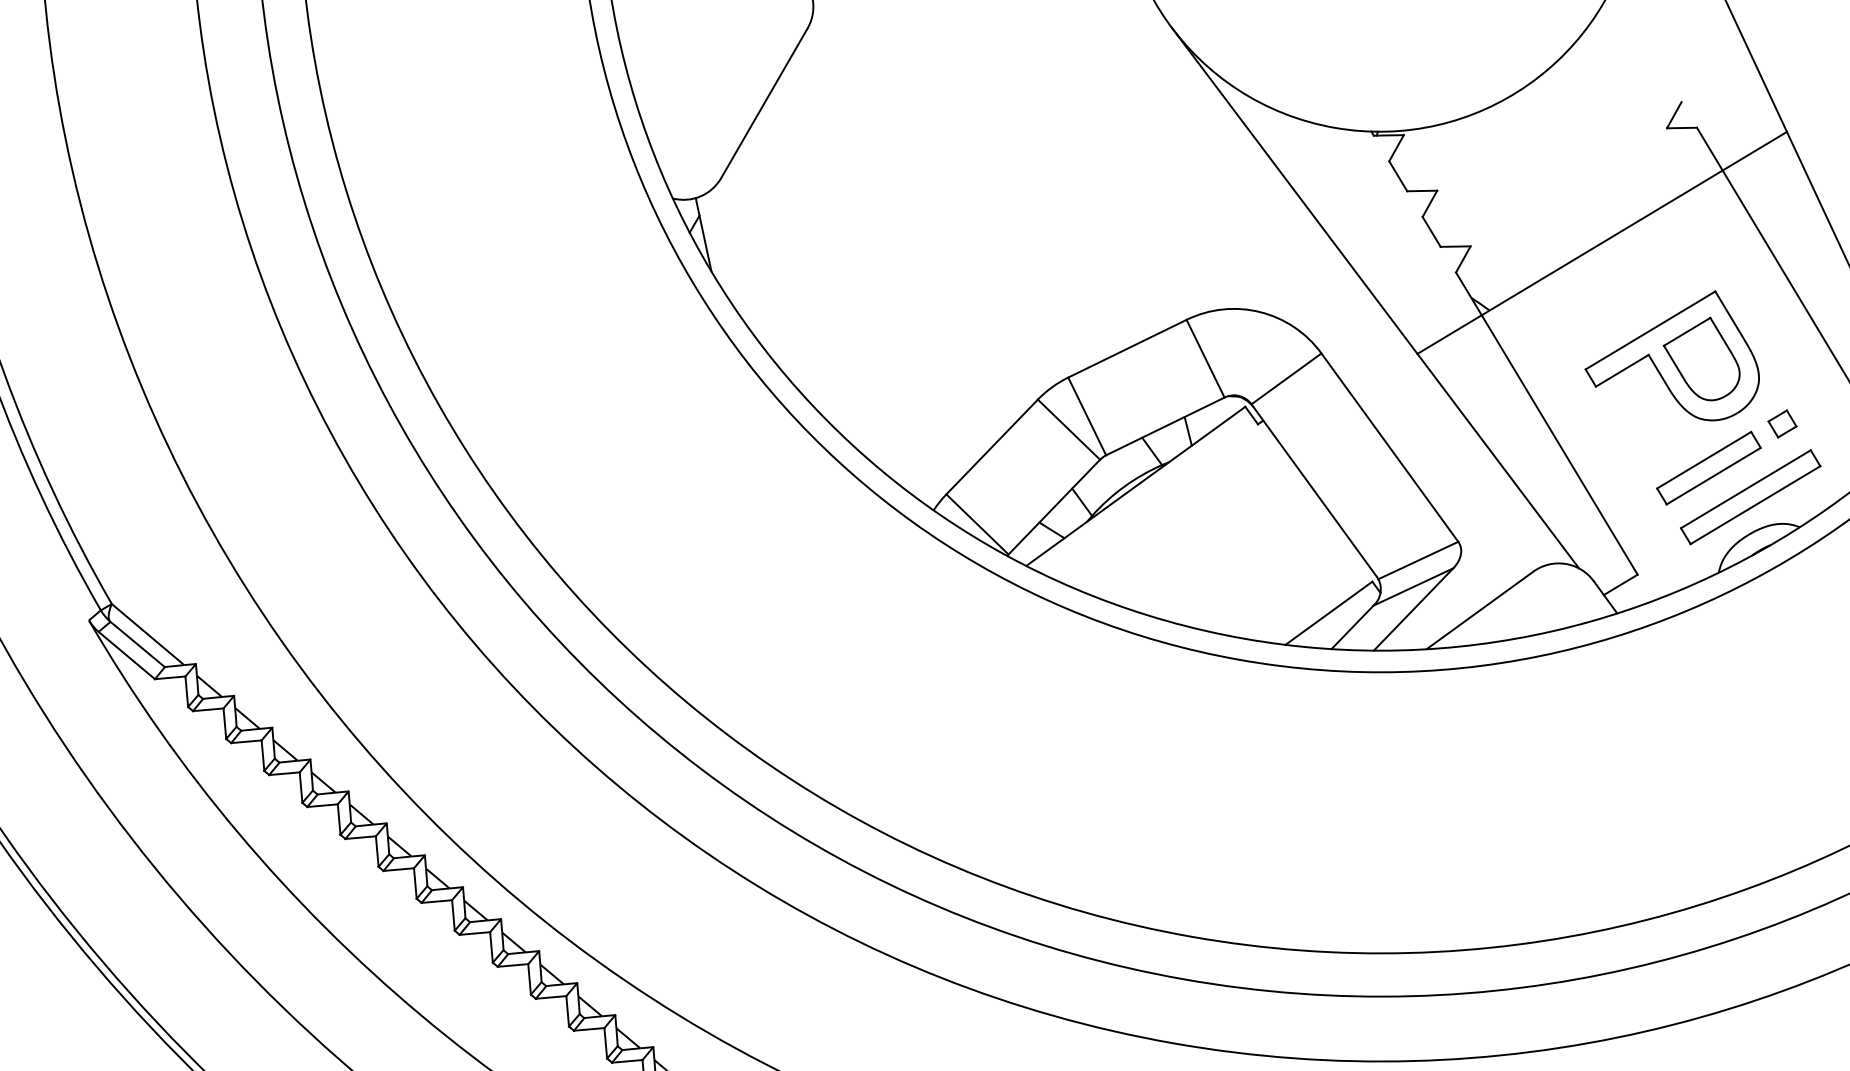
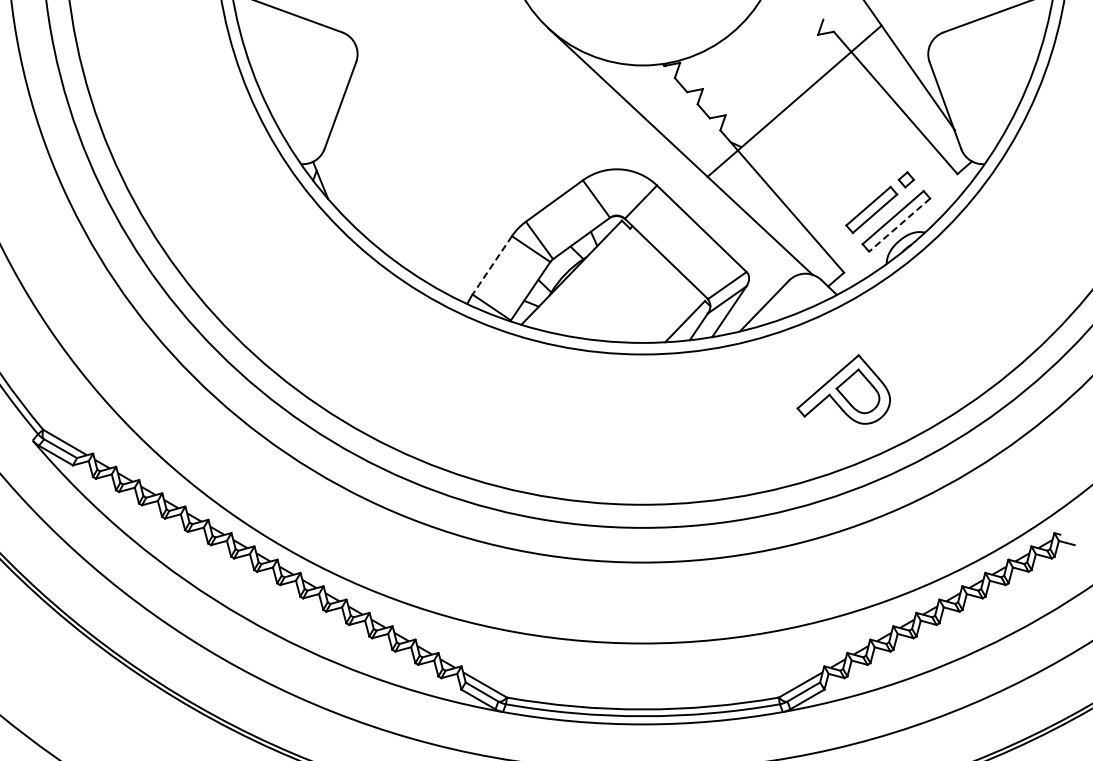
part: (1676, 349) -> (843, 389), moved
line: (992, 447) -> (492, 265), solid -> dashed
line: (1755, 505) -> (899, 225), solid -> dashed

